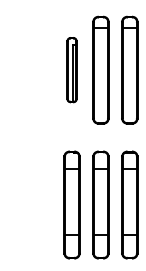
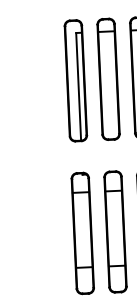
part: (71, 69) -> (75, 80), size x1.67

